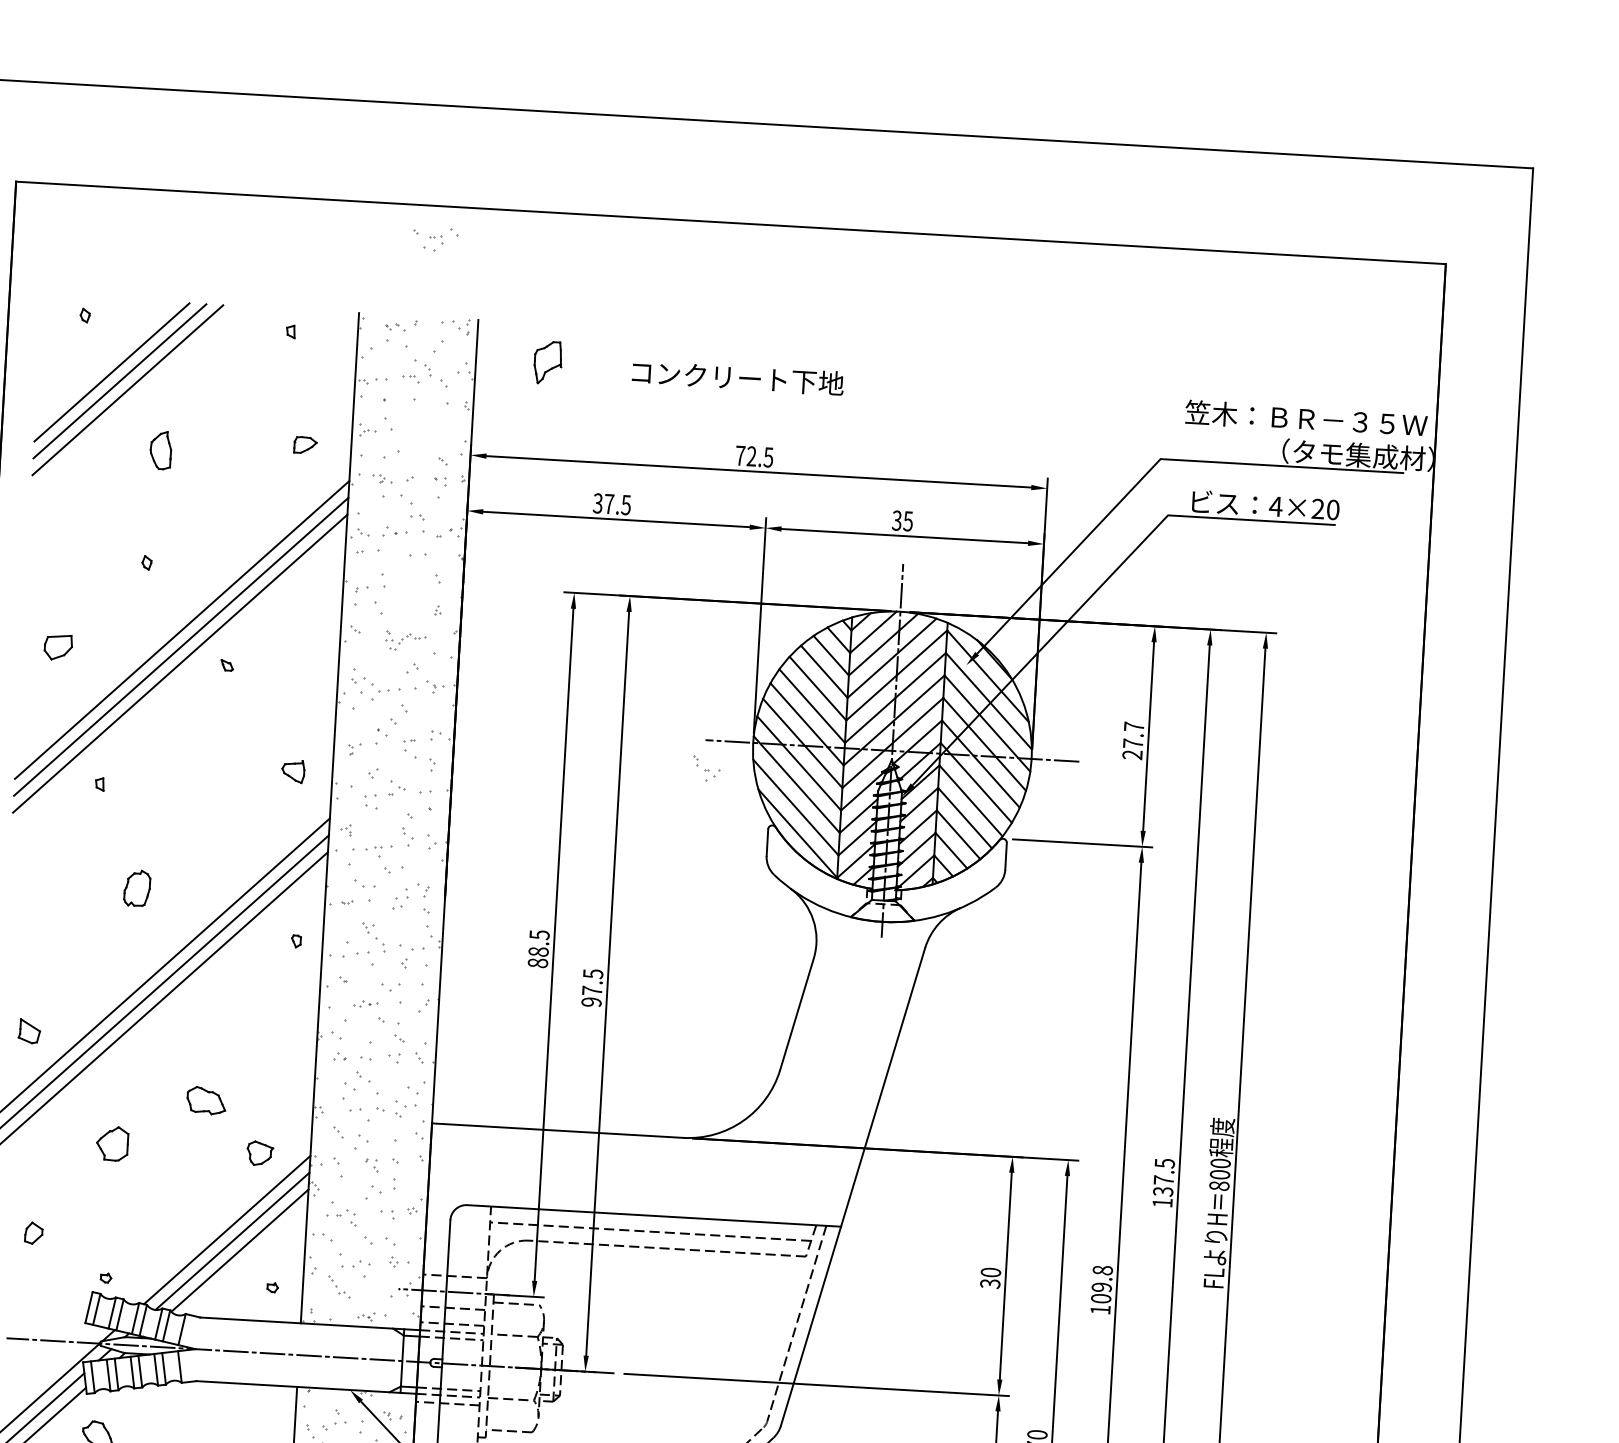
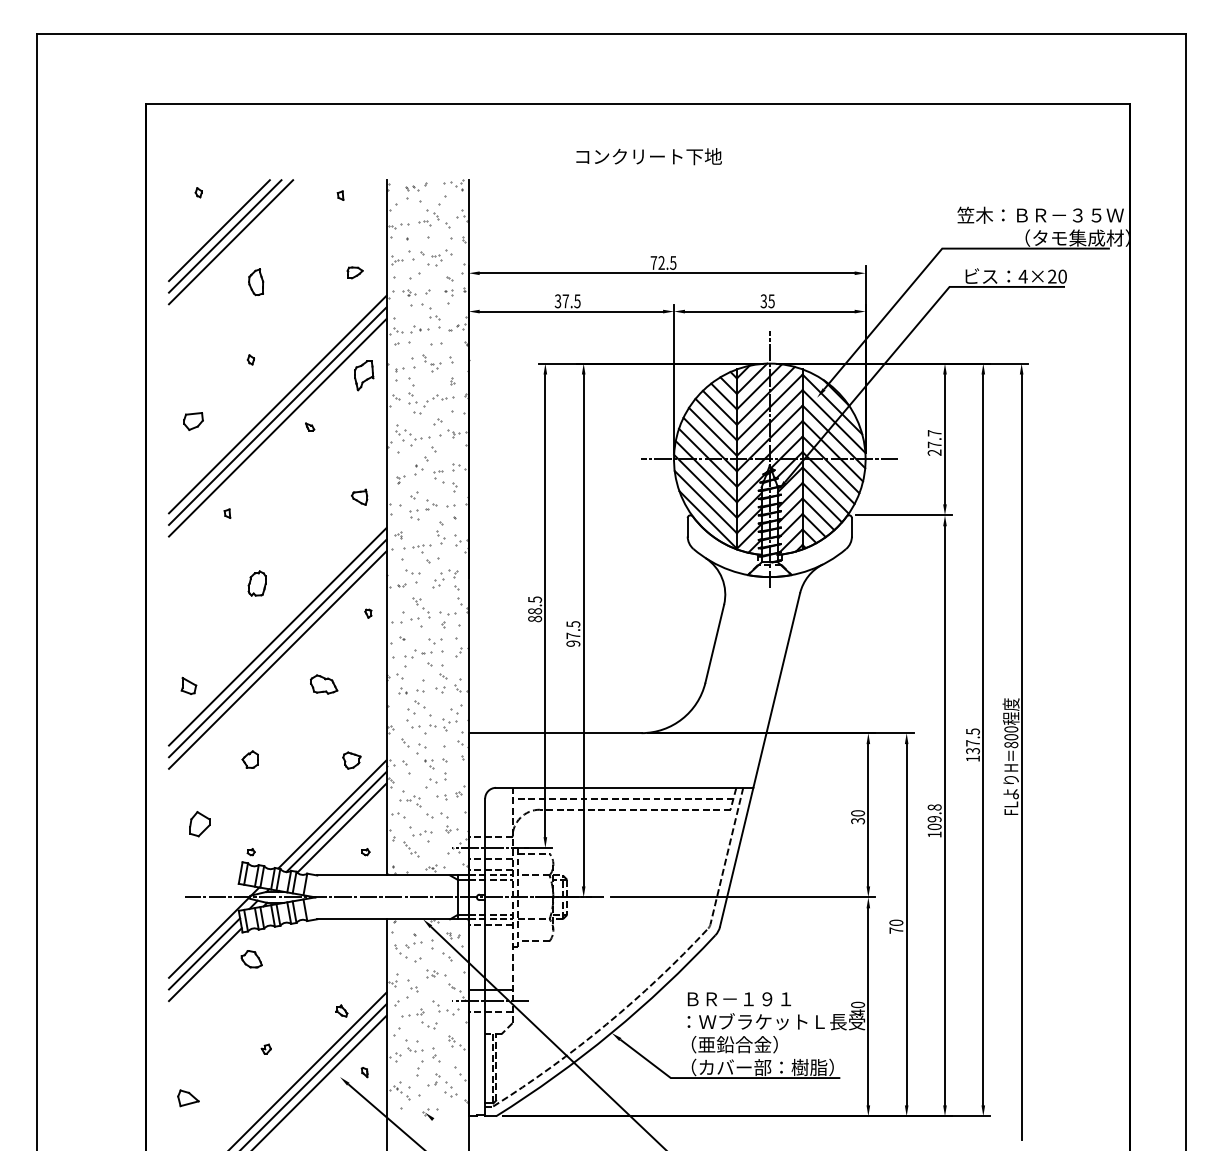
part: (436, 239) -> (436, 257), moved
part: (548, 362) -> (364, 375), moved
text: (737, 377) -> (648, 156), moved
part: (405, 641) -> (431, 403), size x1.67
part: (705, 769) -> (431, 363), moved
part: (365, 1003) -> (418, 653), size x1.67
part: (207, 1100) -> (324, 684), moved
part: (111, 1143) -> (249, 759), size x0.71
part: (33, 1233) -> (199, 824), size x1.67

